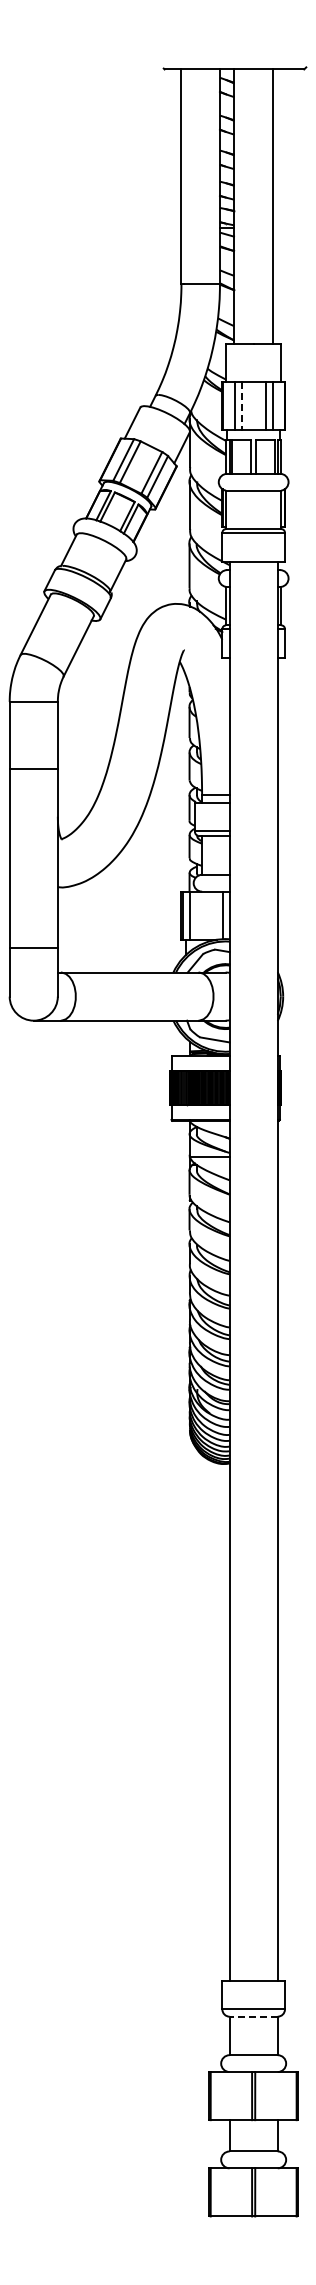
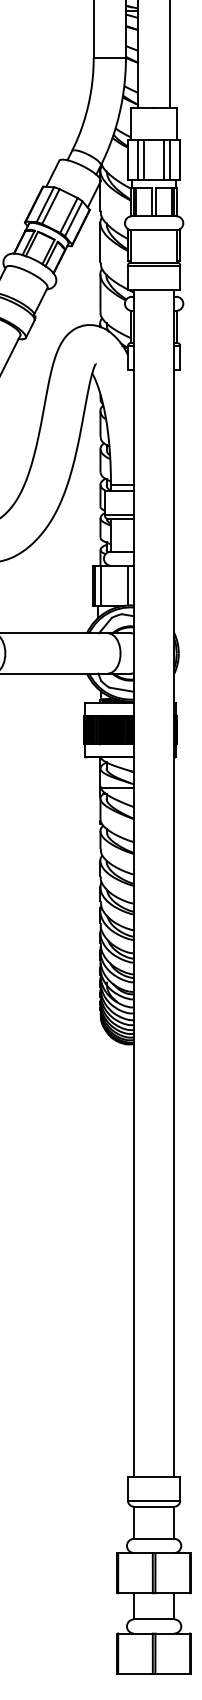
line: (241, 406) -> (143, 159), dashed -> solid
line: (253, 2016) -> (153, 1506), dashed -> solid

